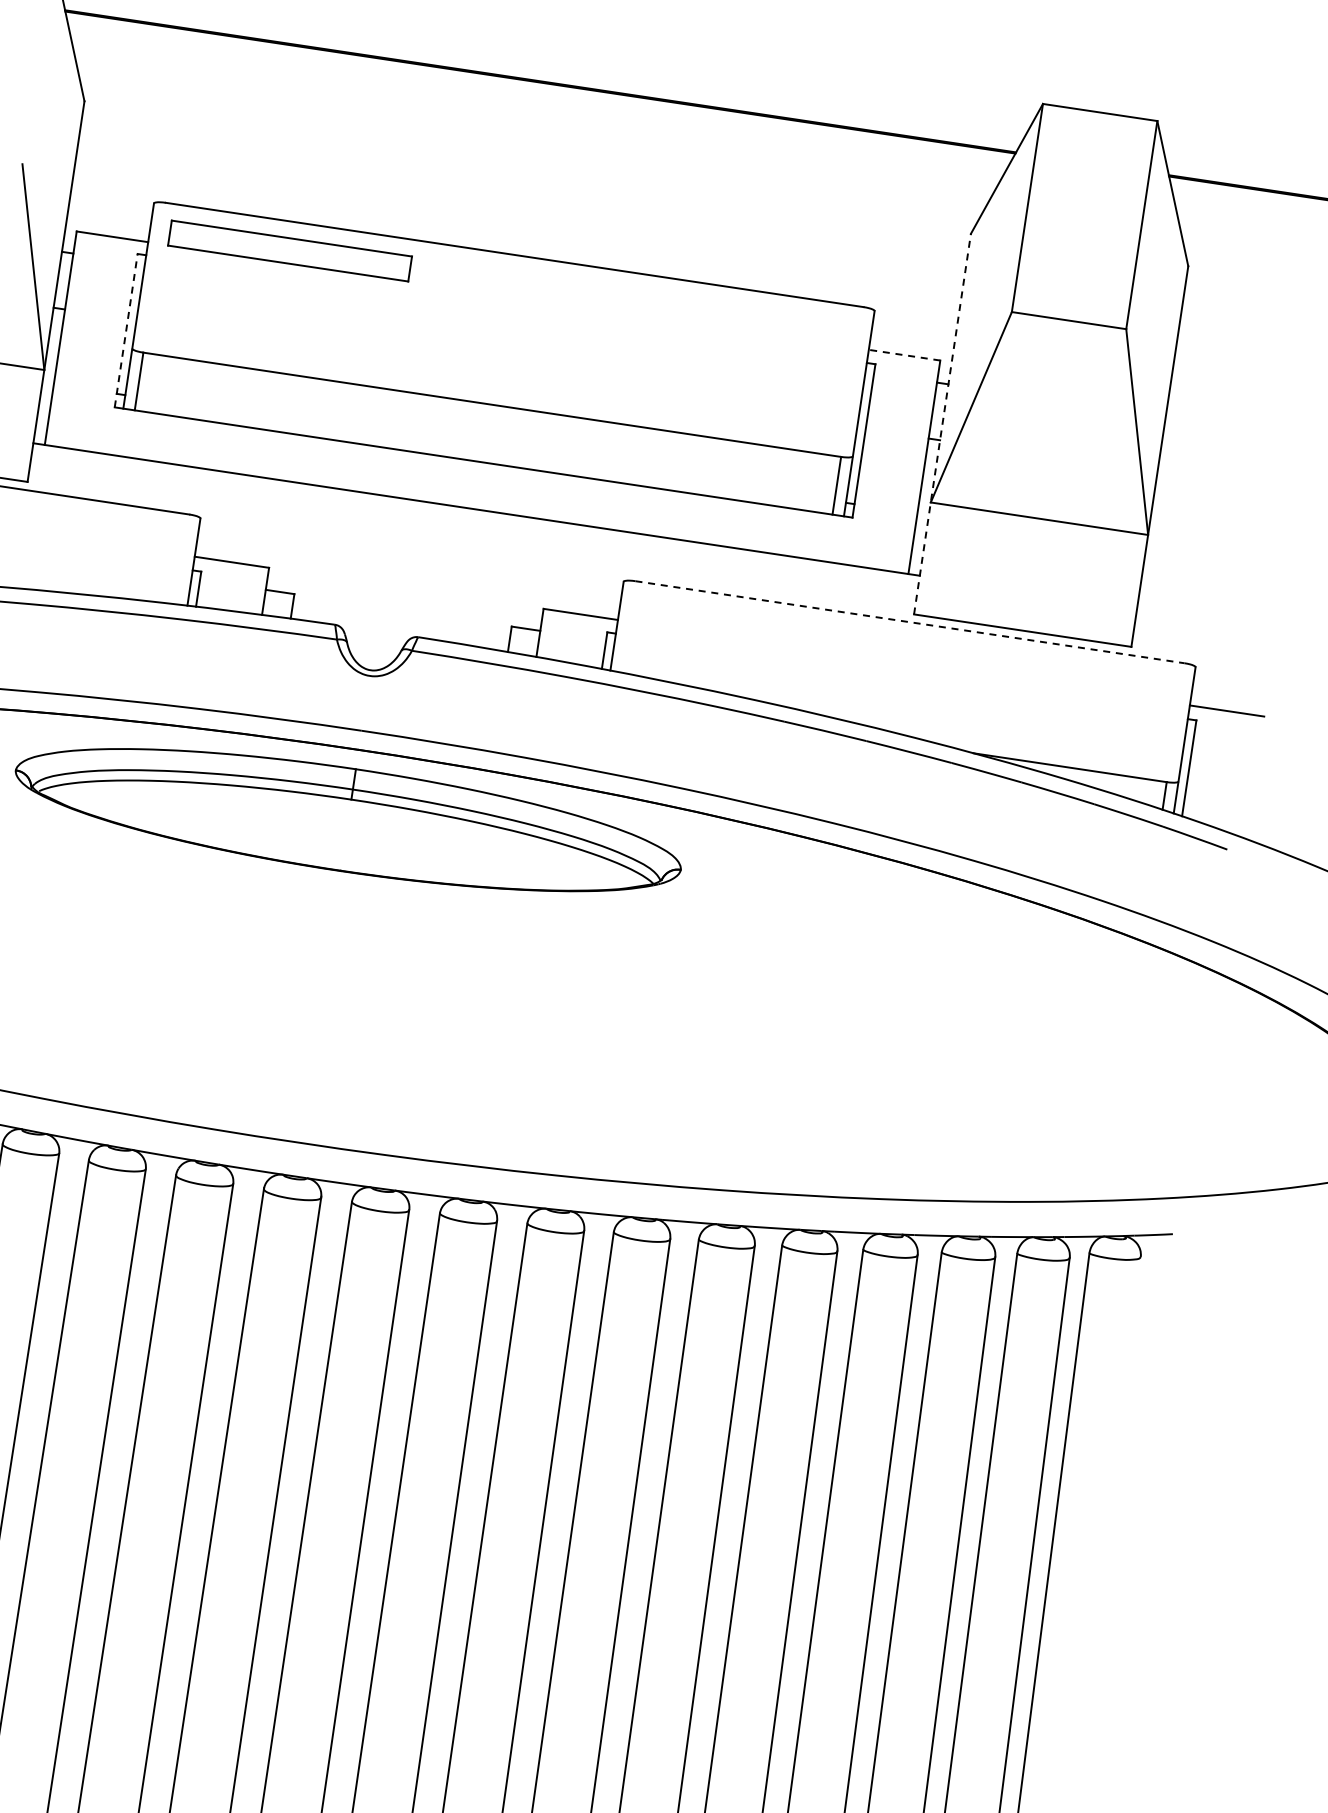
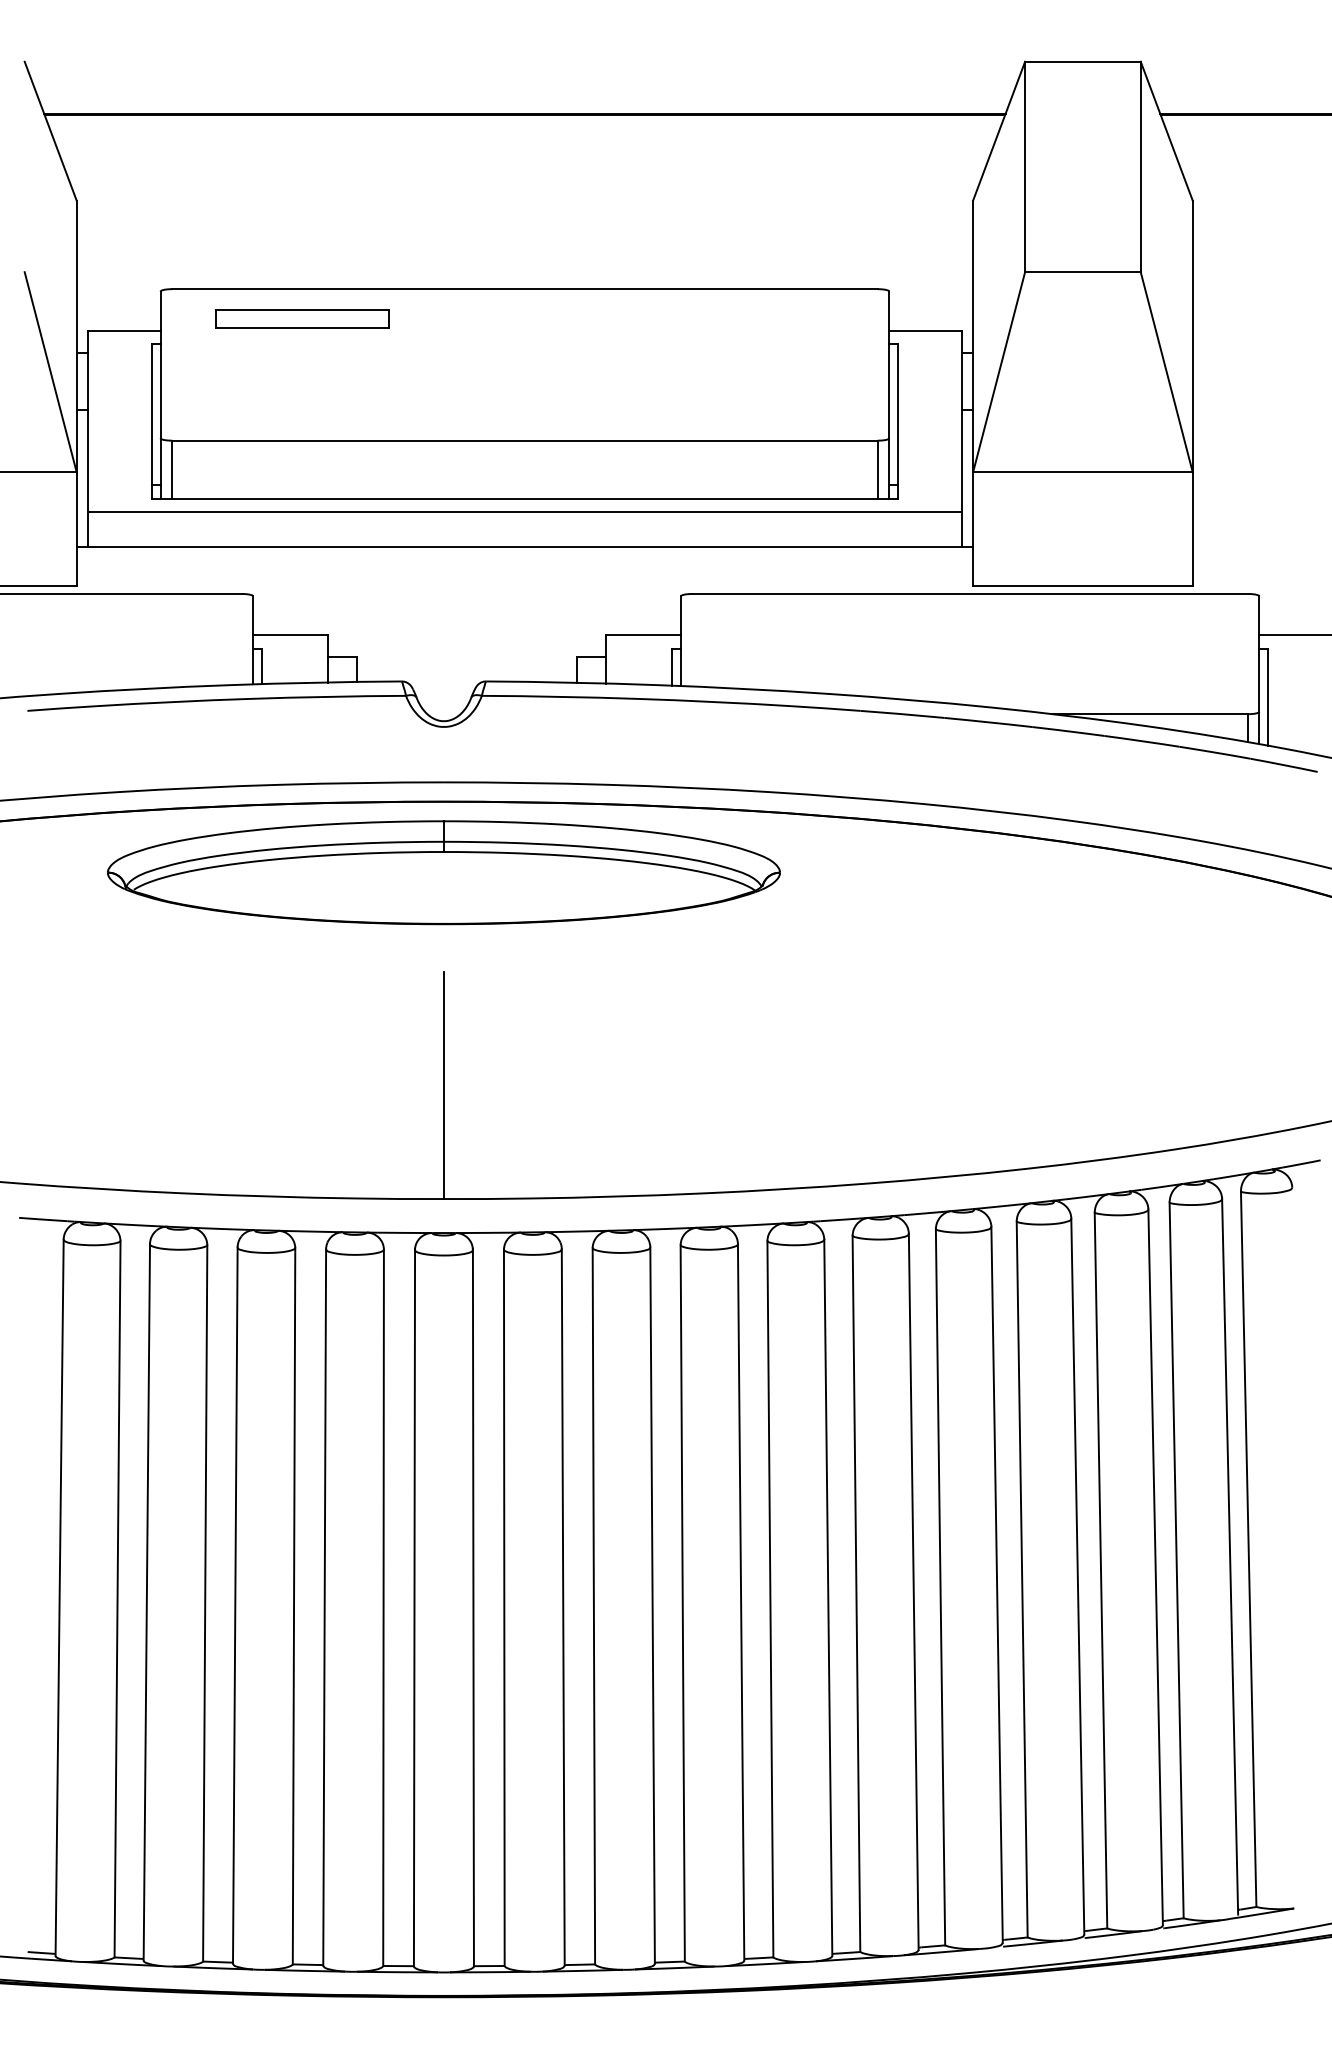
part: (290, 251) -> (302, 318), size x0.71
line: (125, 330) -> (151, 421), dashed -> solid
line: (903, 354) -> (924, 330), dashed -> solid
line: (943, 423) -> (973, 392), dashed -> solid
line: (481, 475) -> (524, 512), added
line: (910, 621) -> (970, 593), dashed -> solid
line: (316, 1030) -> (443, 1085), added

